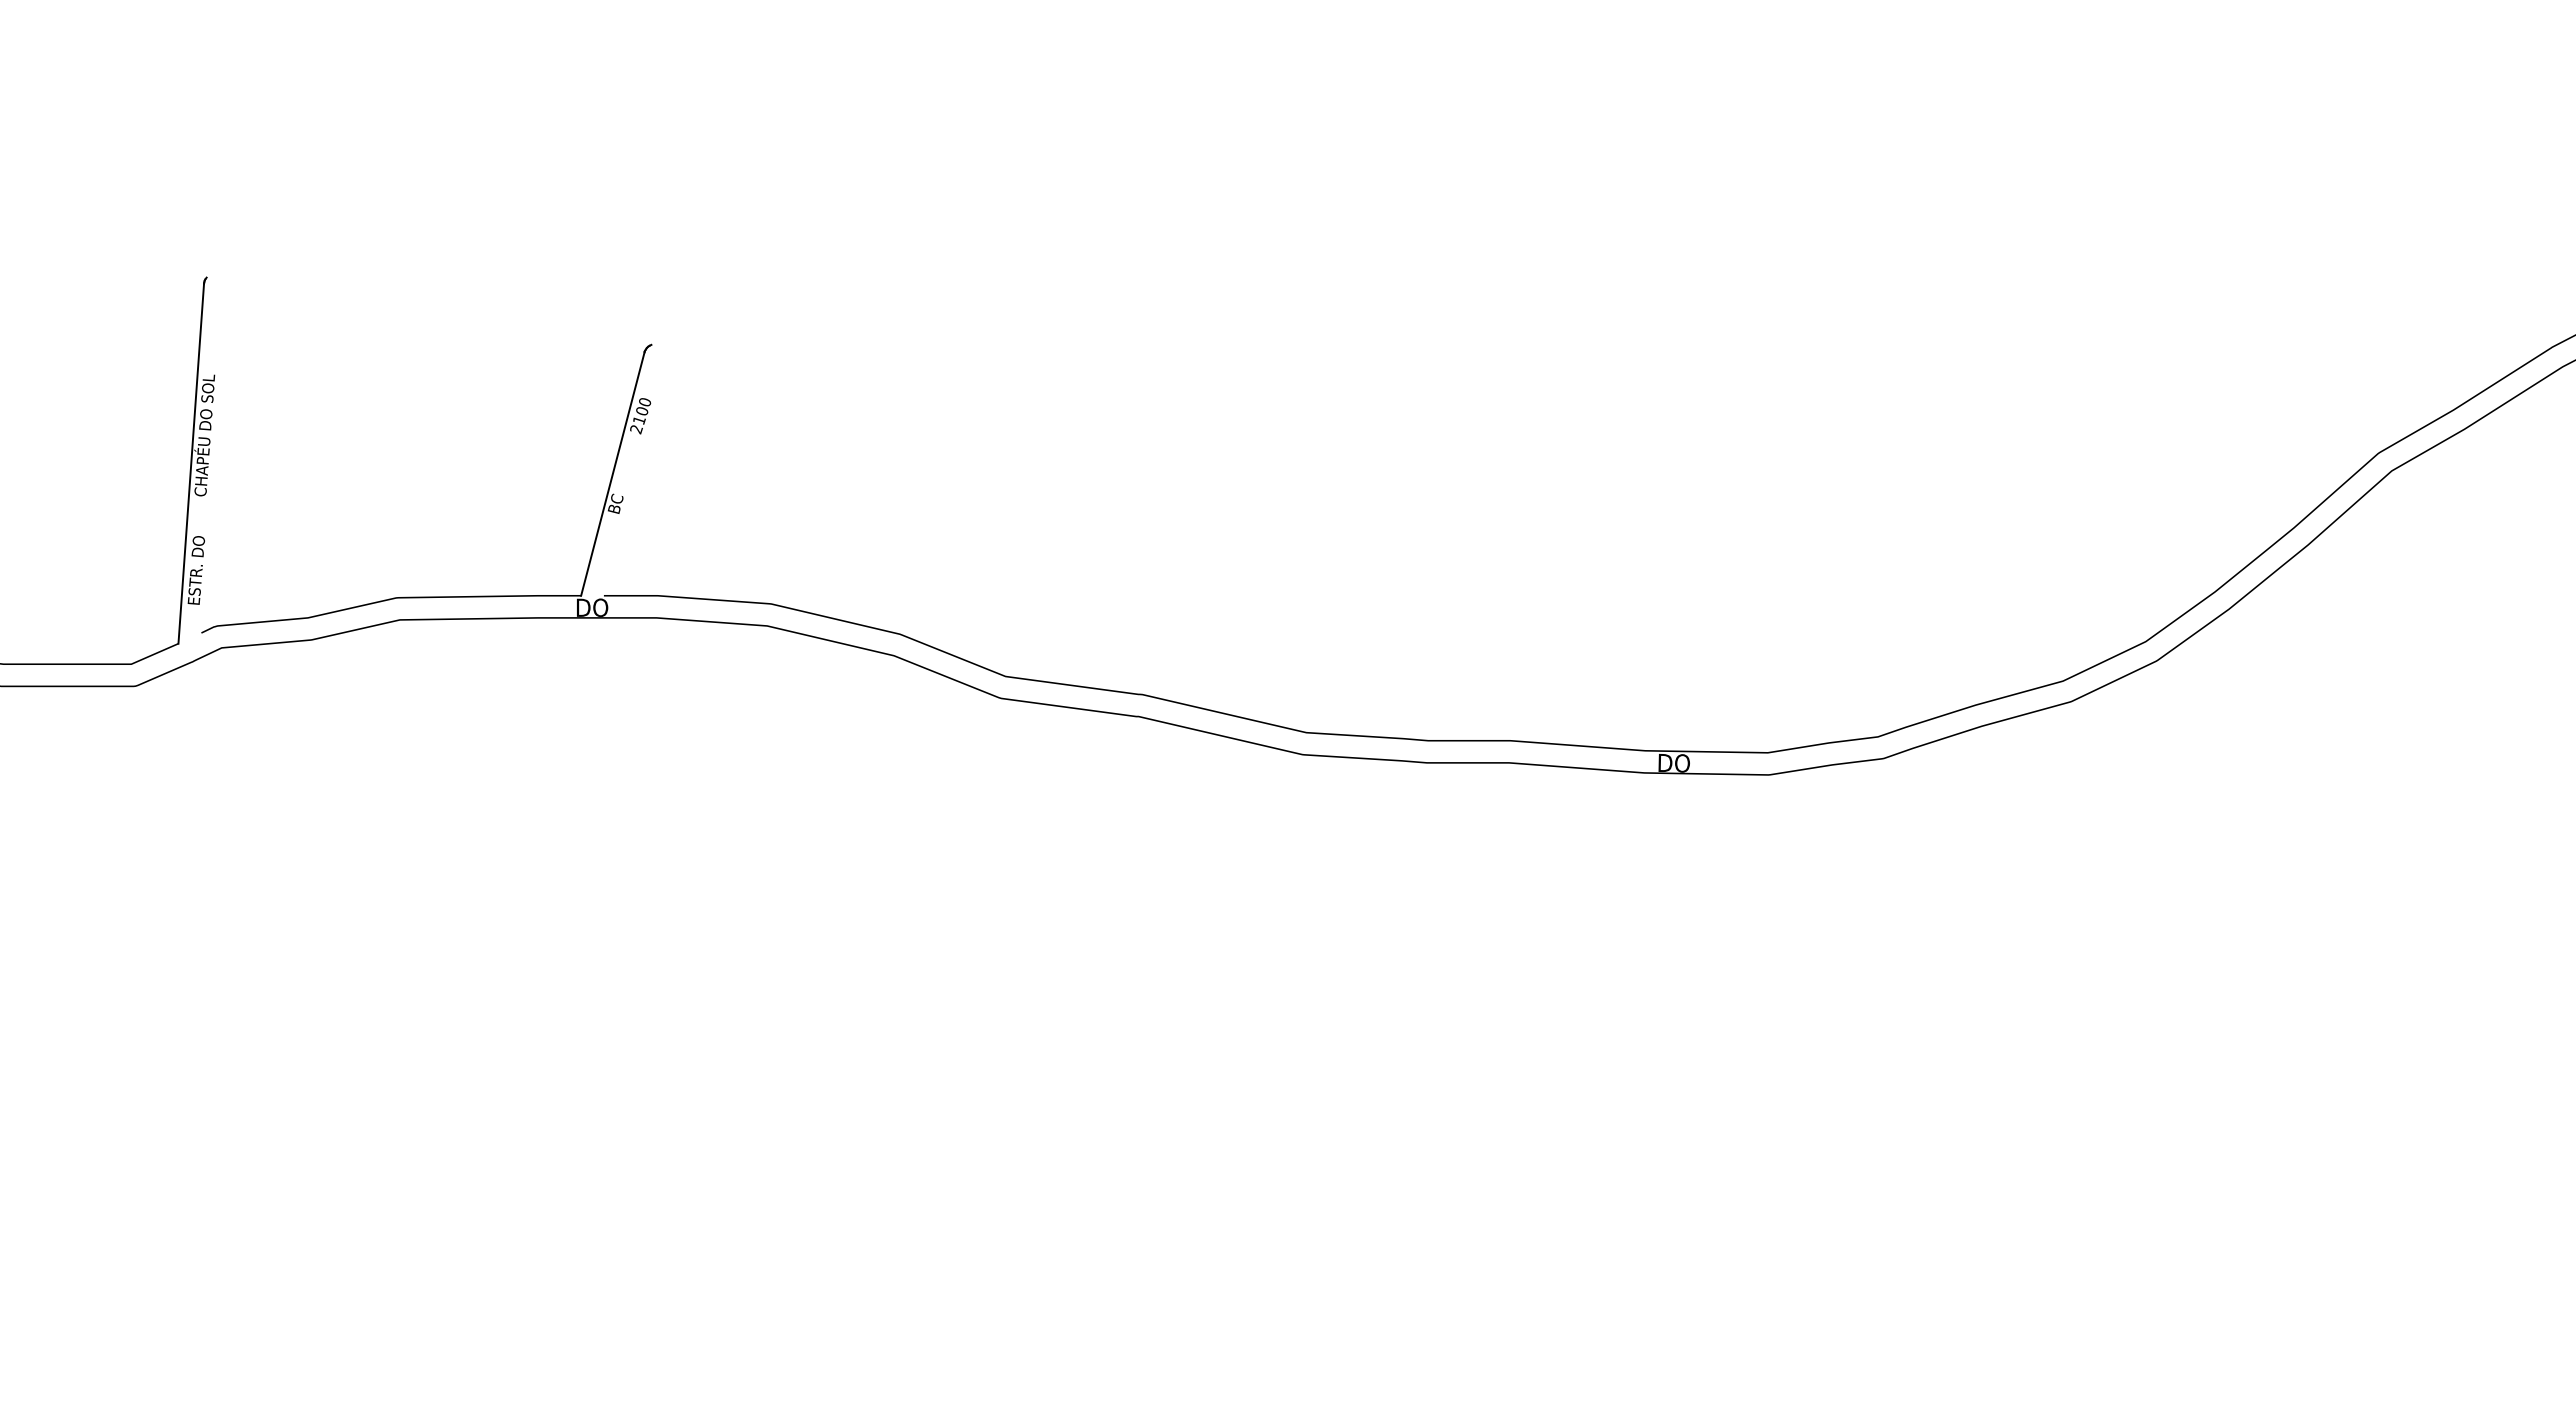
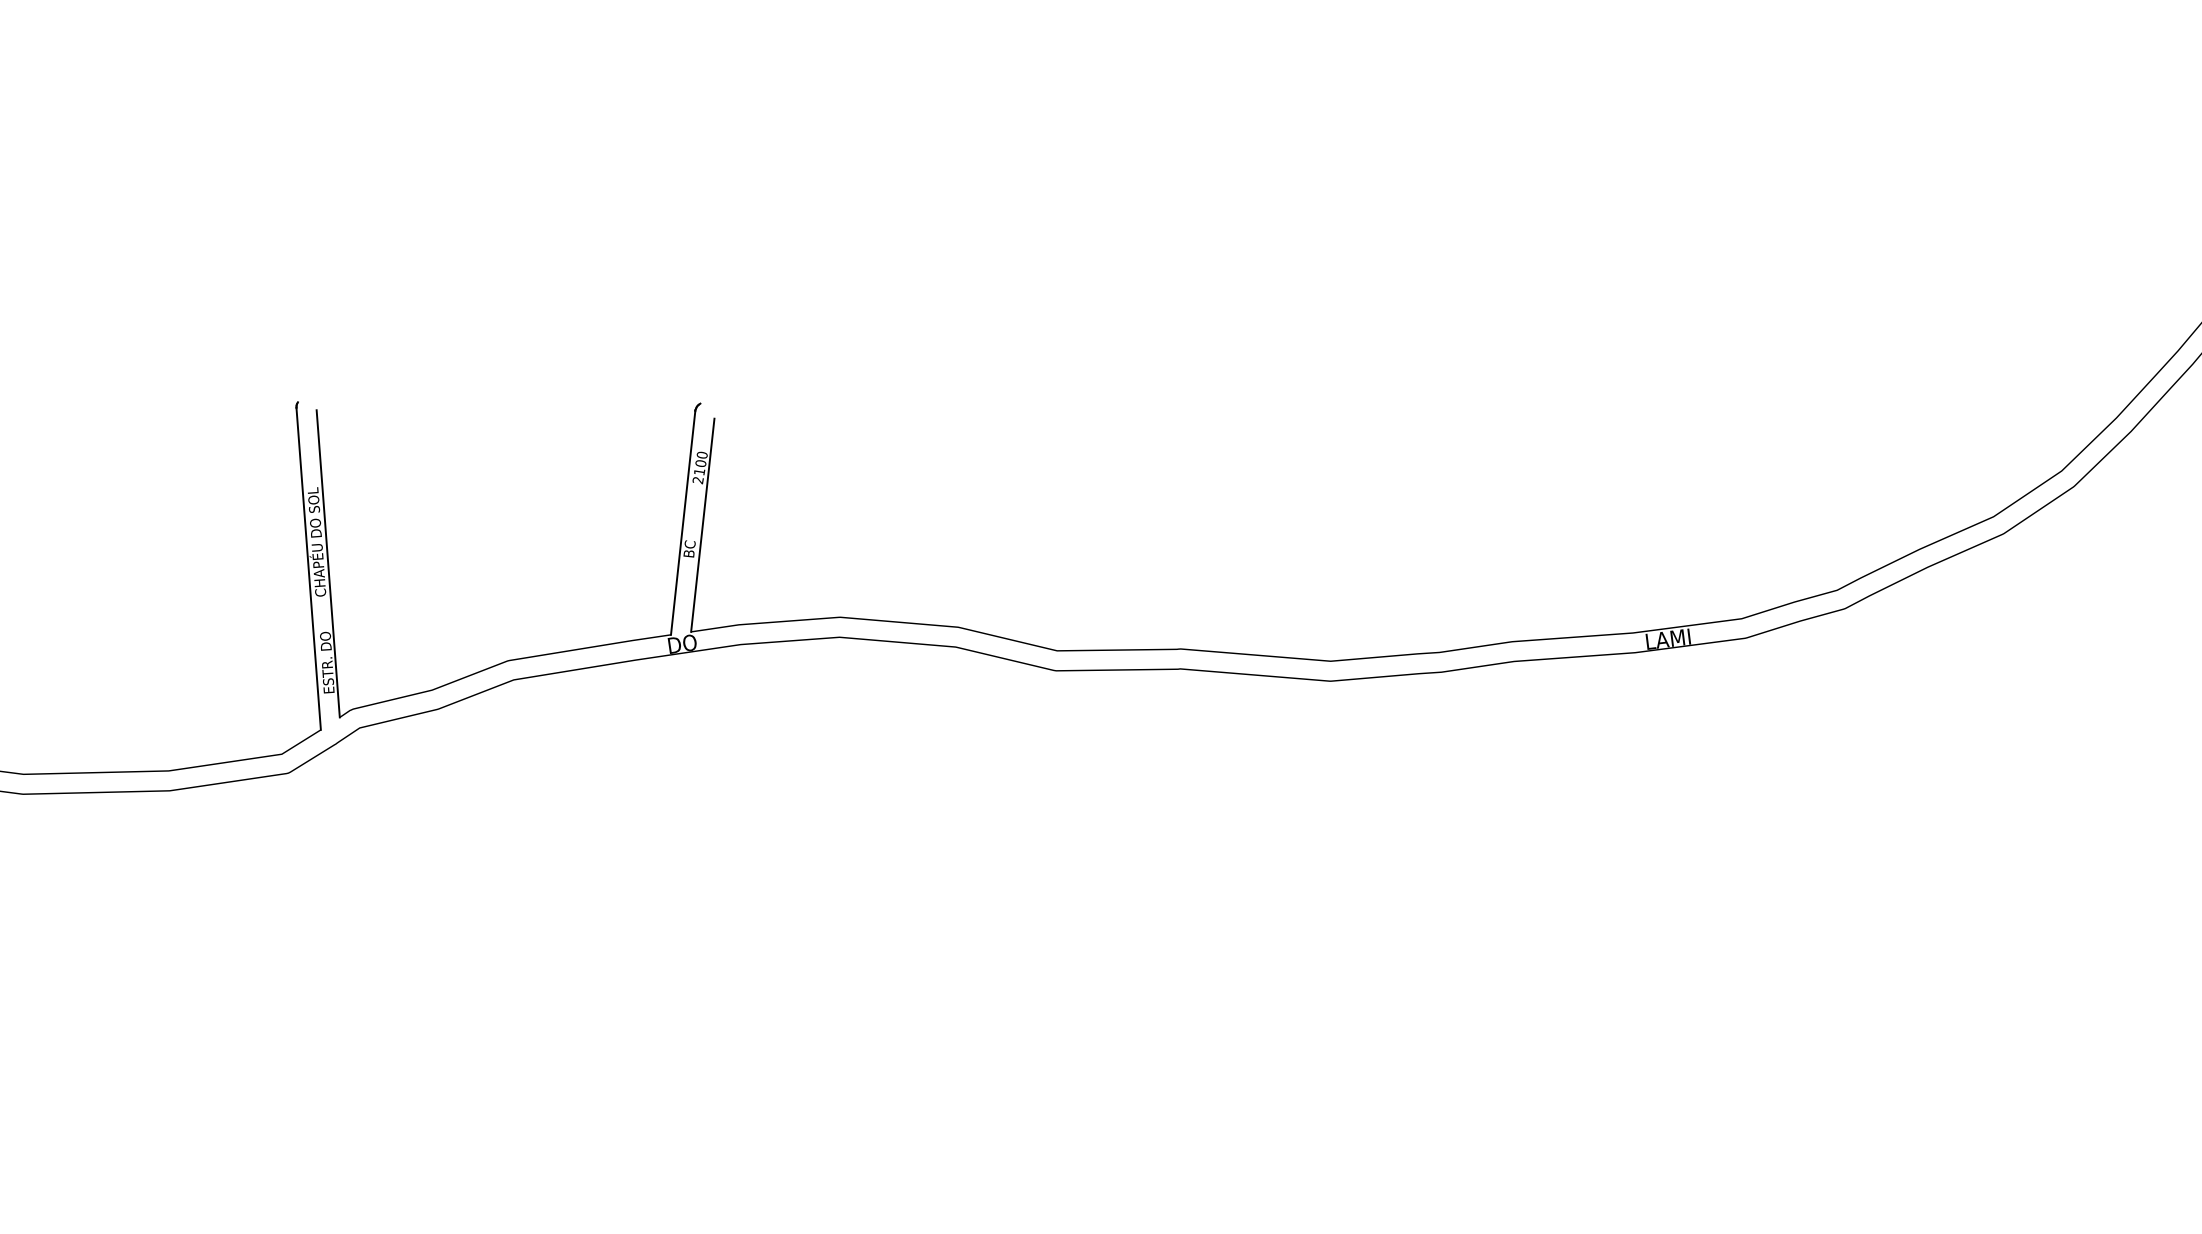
line: (213, 461) -> (328, 564), added
line: (633, 479) -> (702, 525), added
text: (1684, 763) -> (1669, 639), DO -> LAMI

